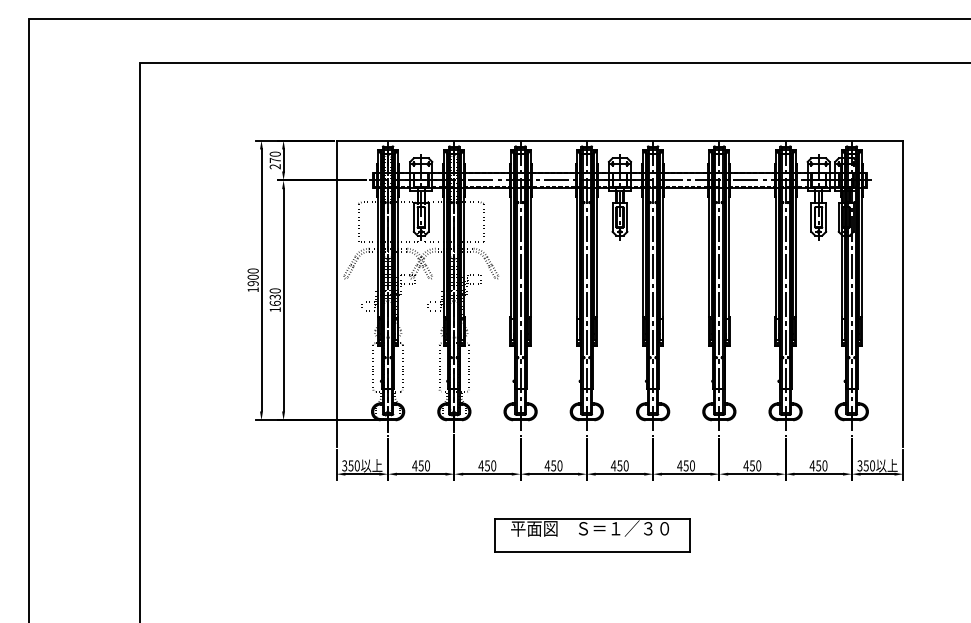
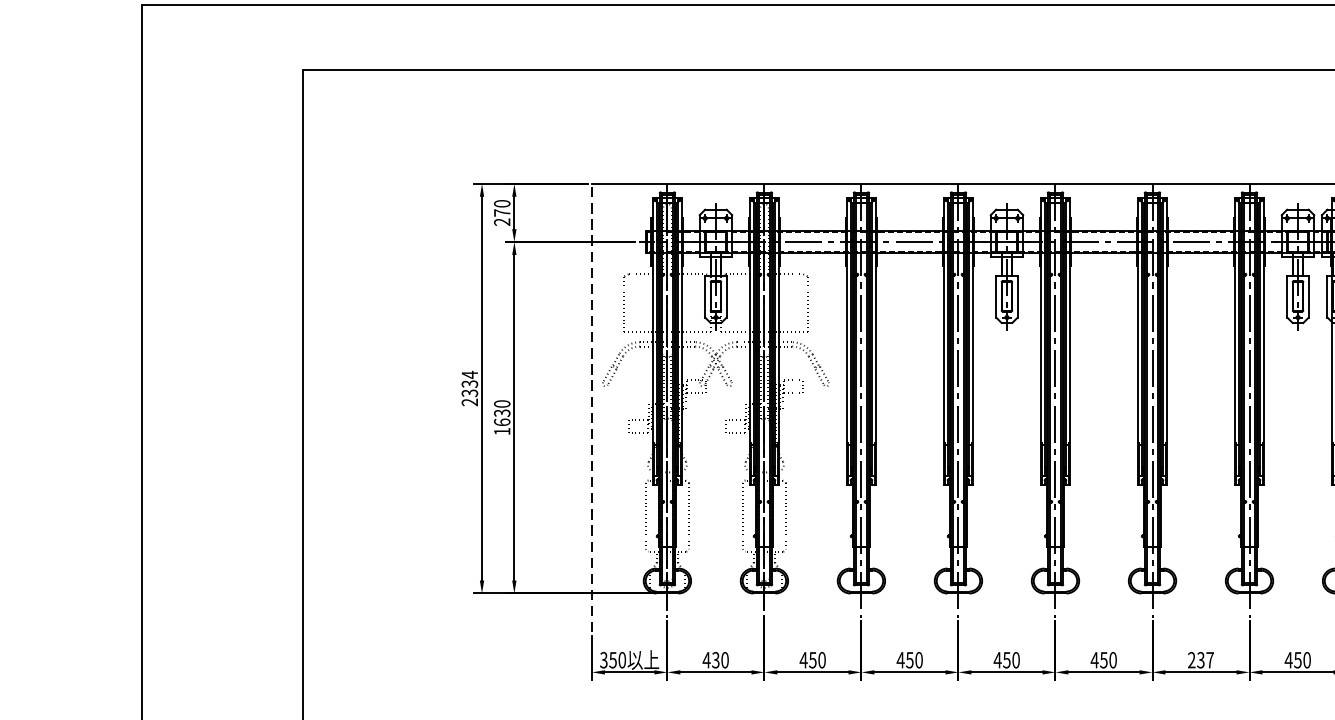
text: (252, 280) -> (468, 388), 1900 -> 2334
line: (336, 293) -> (591, 407), solid -> dashed
text: (421, 464) -> (716, 658), 450 -> 430
text: (752, 465) -> (1201, 659), 450 -> 237

